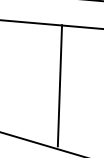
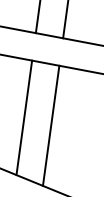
line: (20, 79) -> (24, 117), added
line: (59, 85) -> (50, 125), moved

